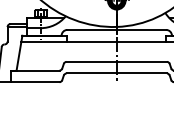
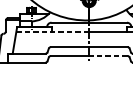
line: (69, 41) -> (53, 31), solid -> dashed
line: (141, 73) -> (108, 55), solid -> dashed

